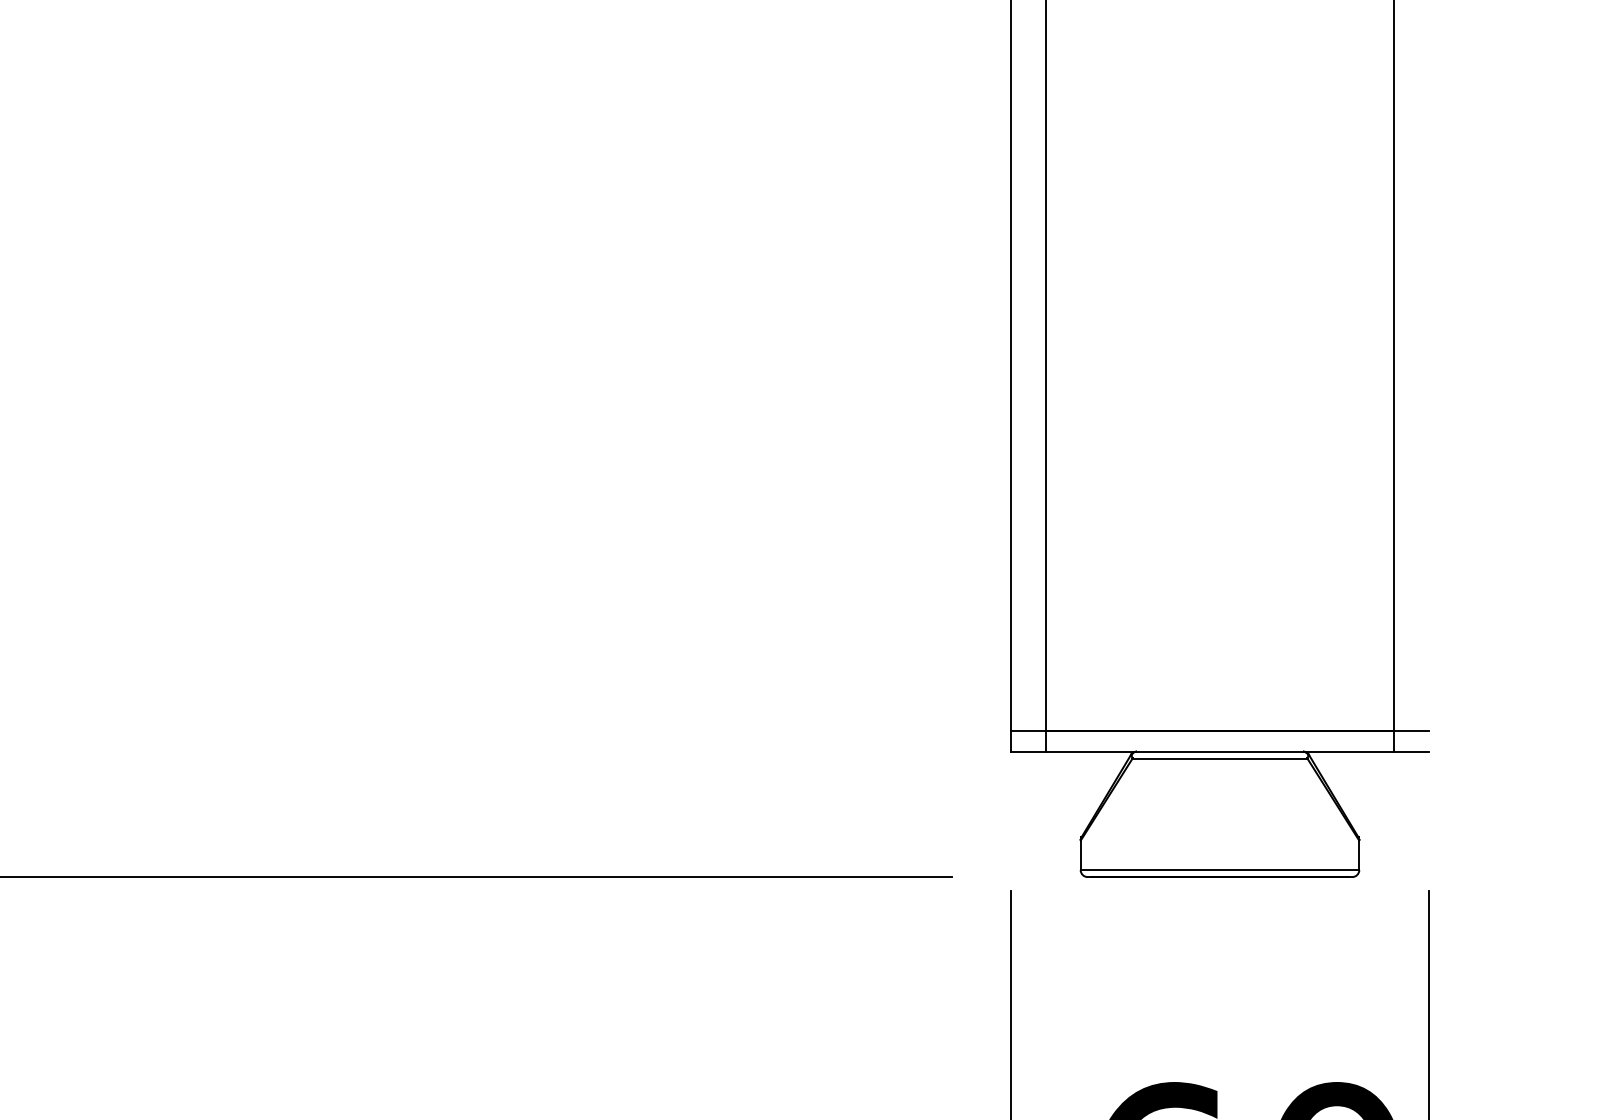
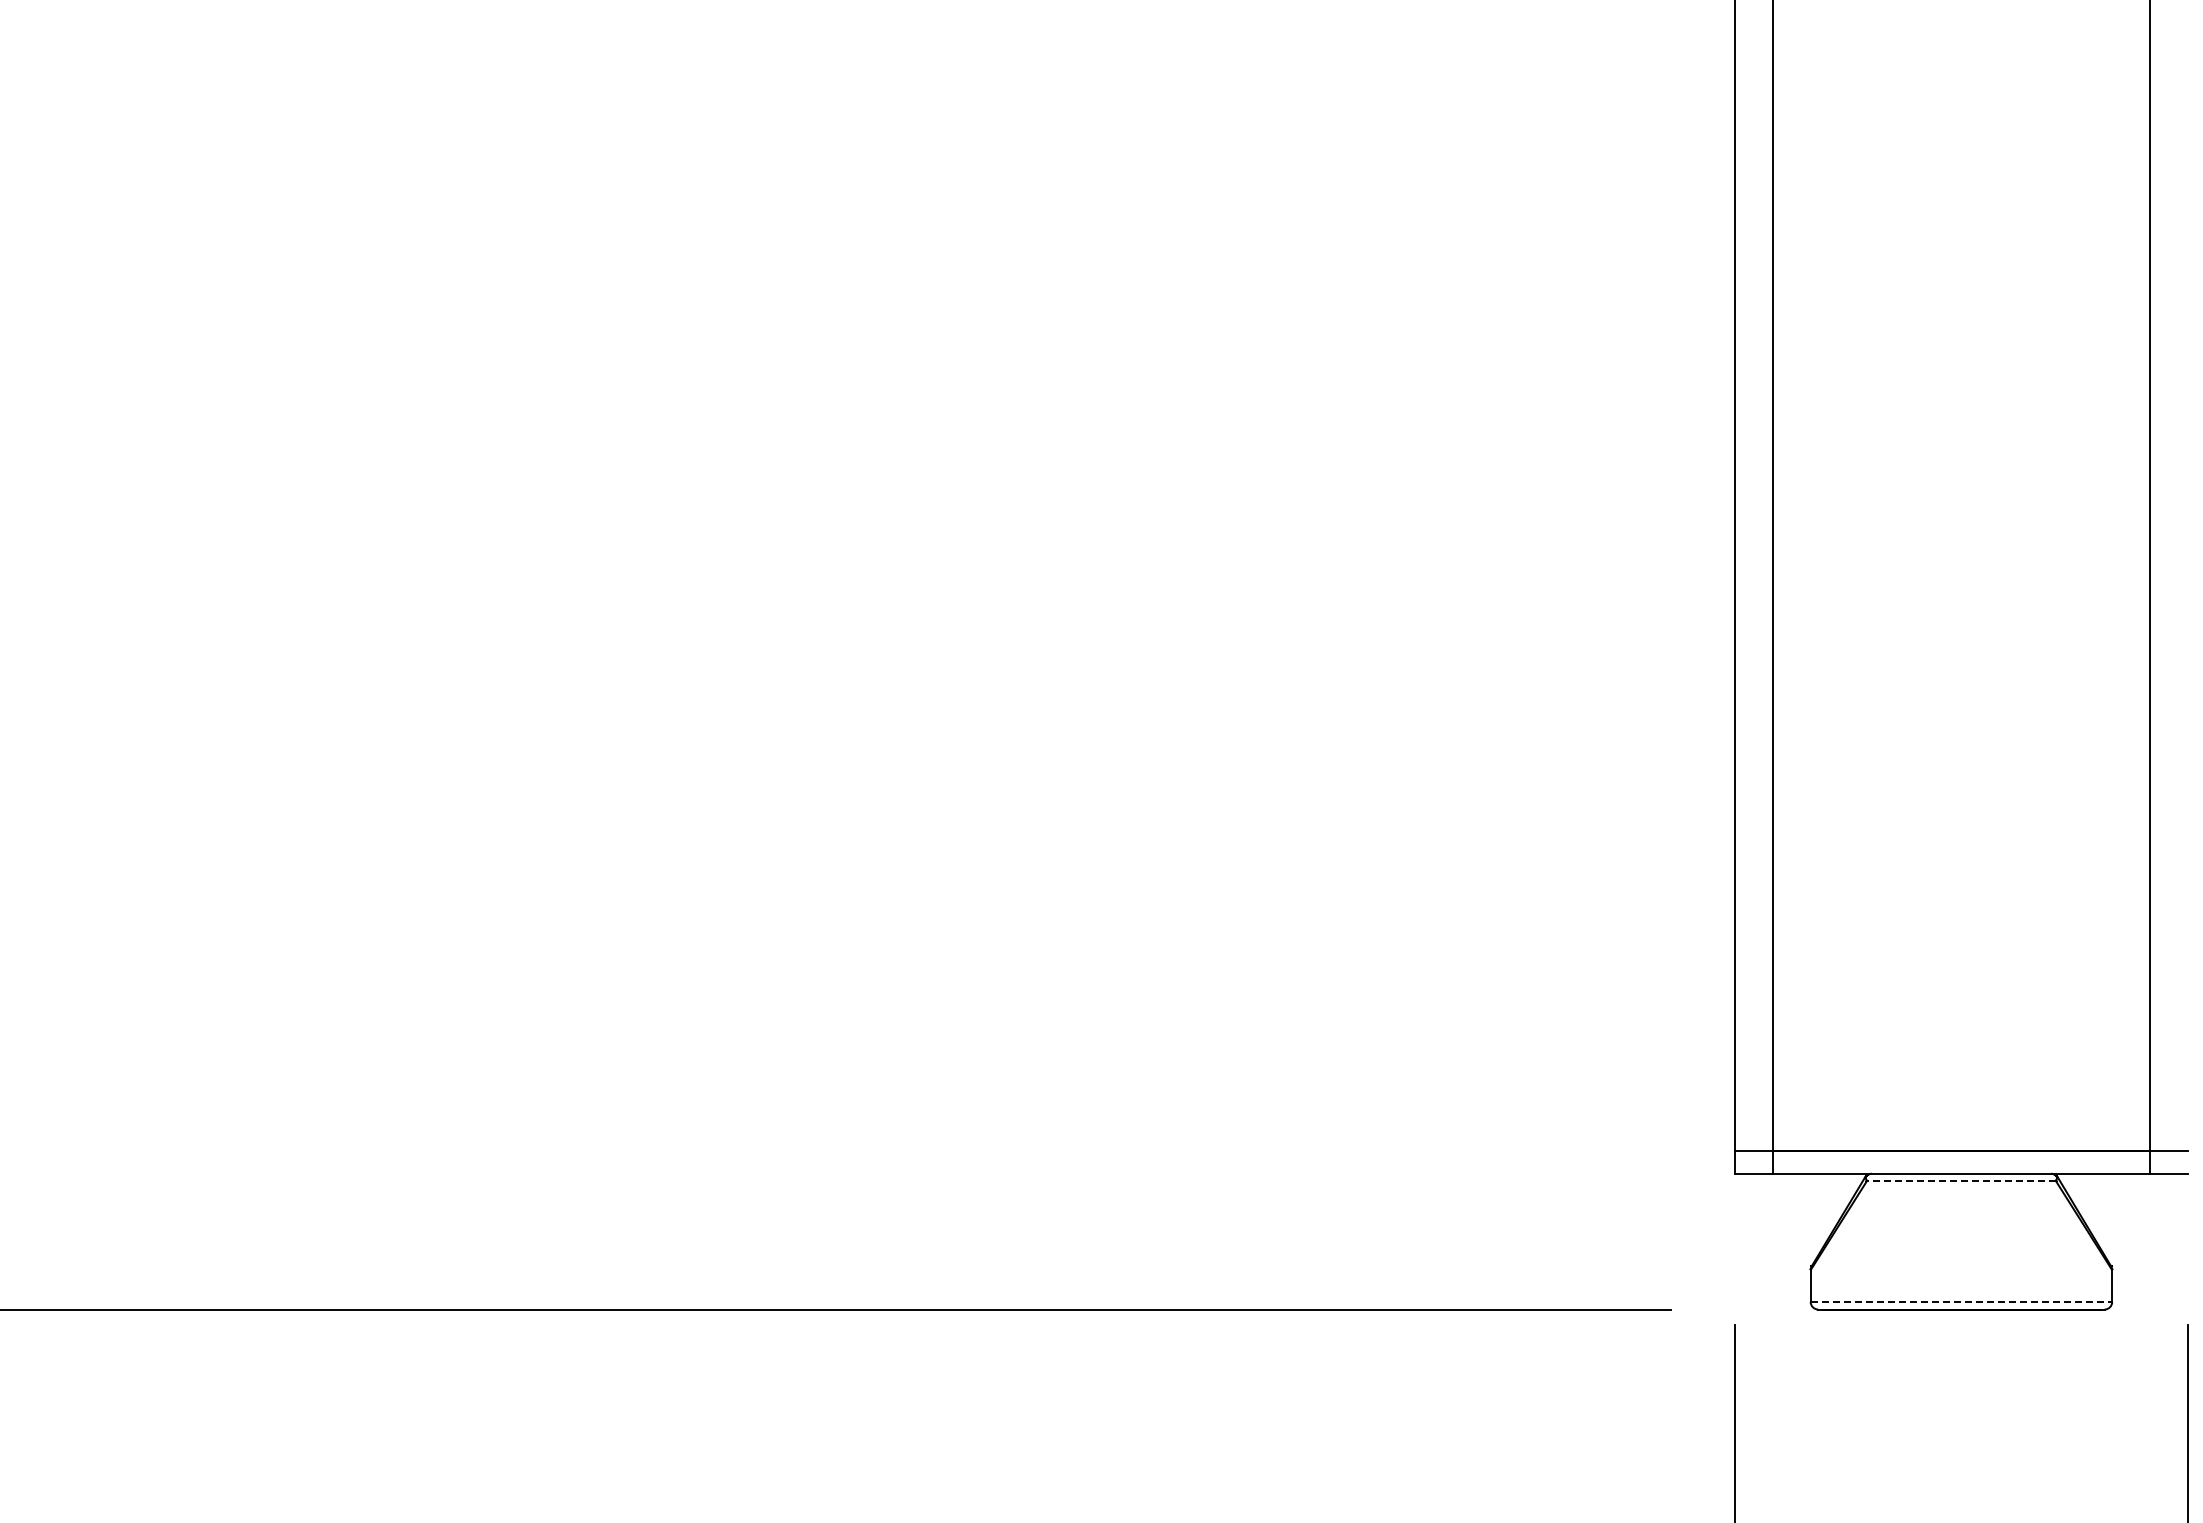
line: (1220, 758) -> (1961, 1181), solid -> dashed
line: (1220, 869) -> (1961, 1301), solid -> dashed

